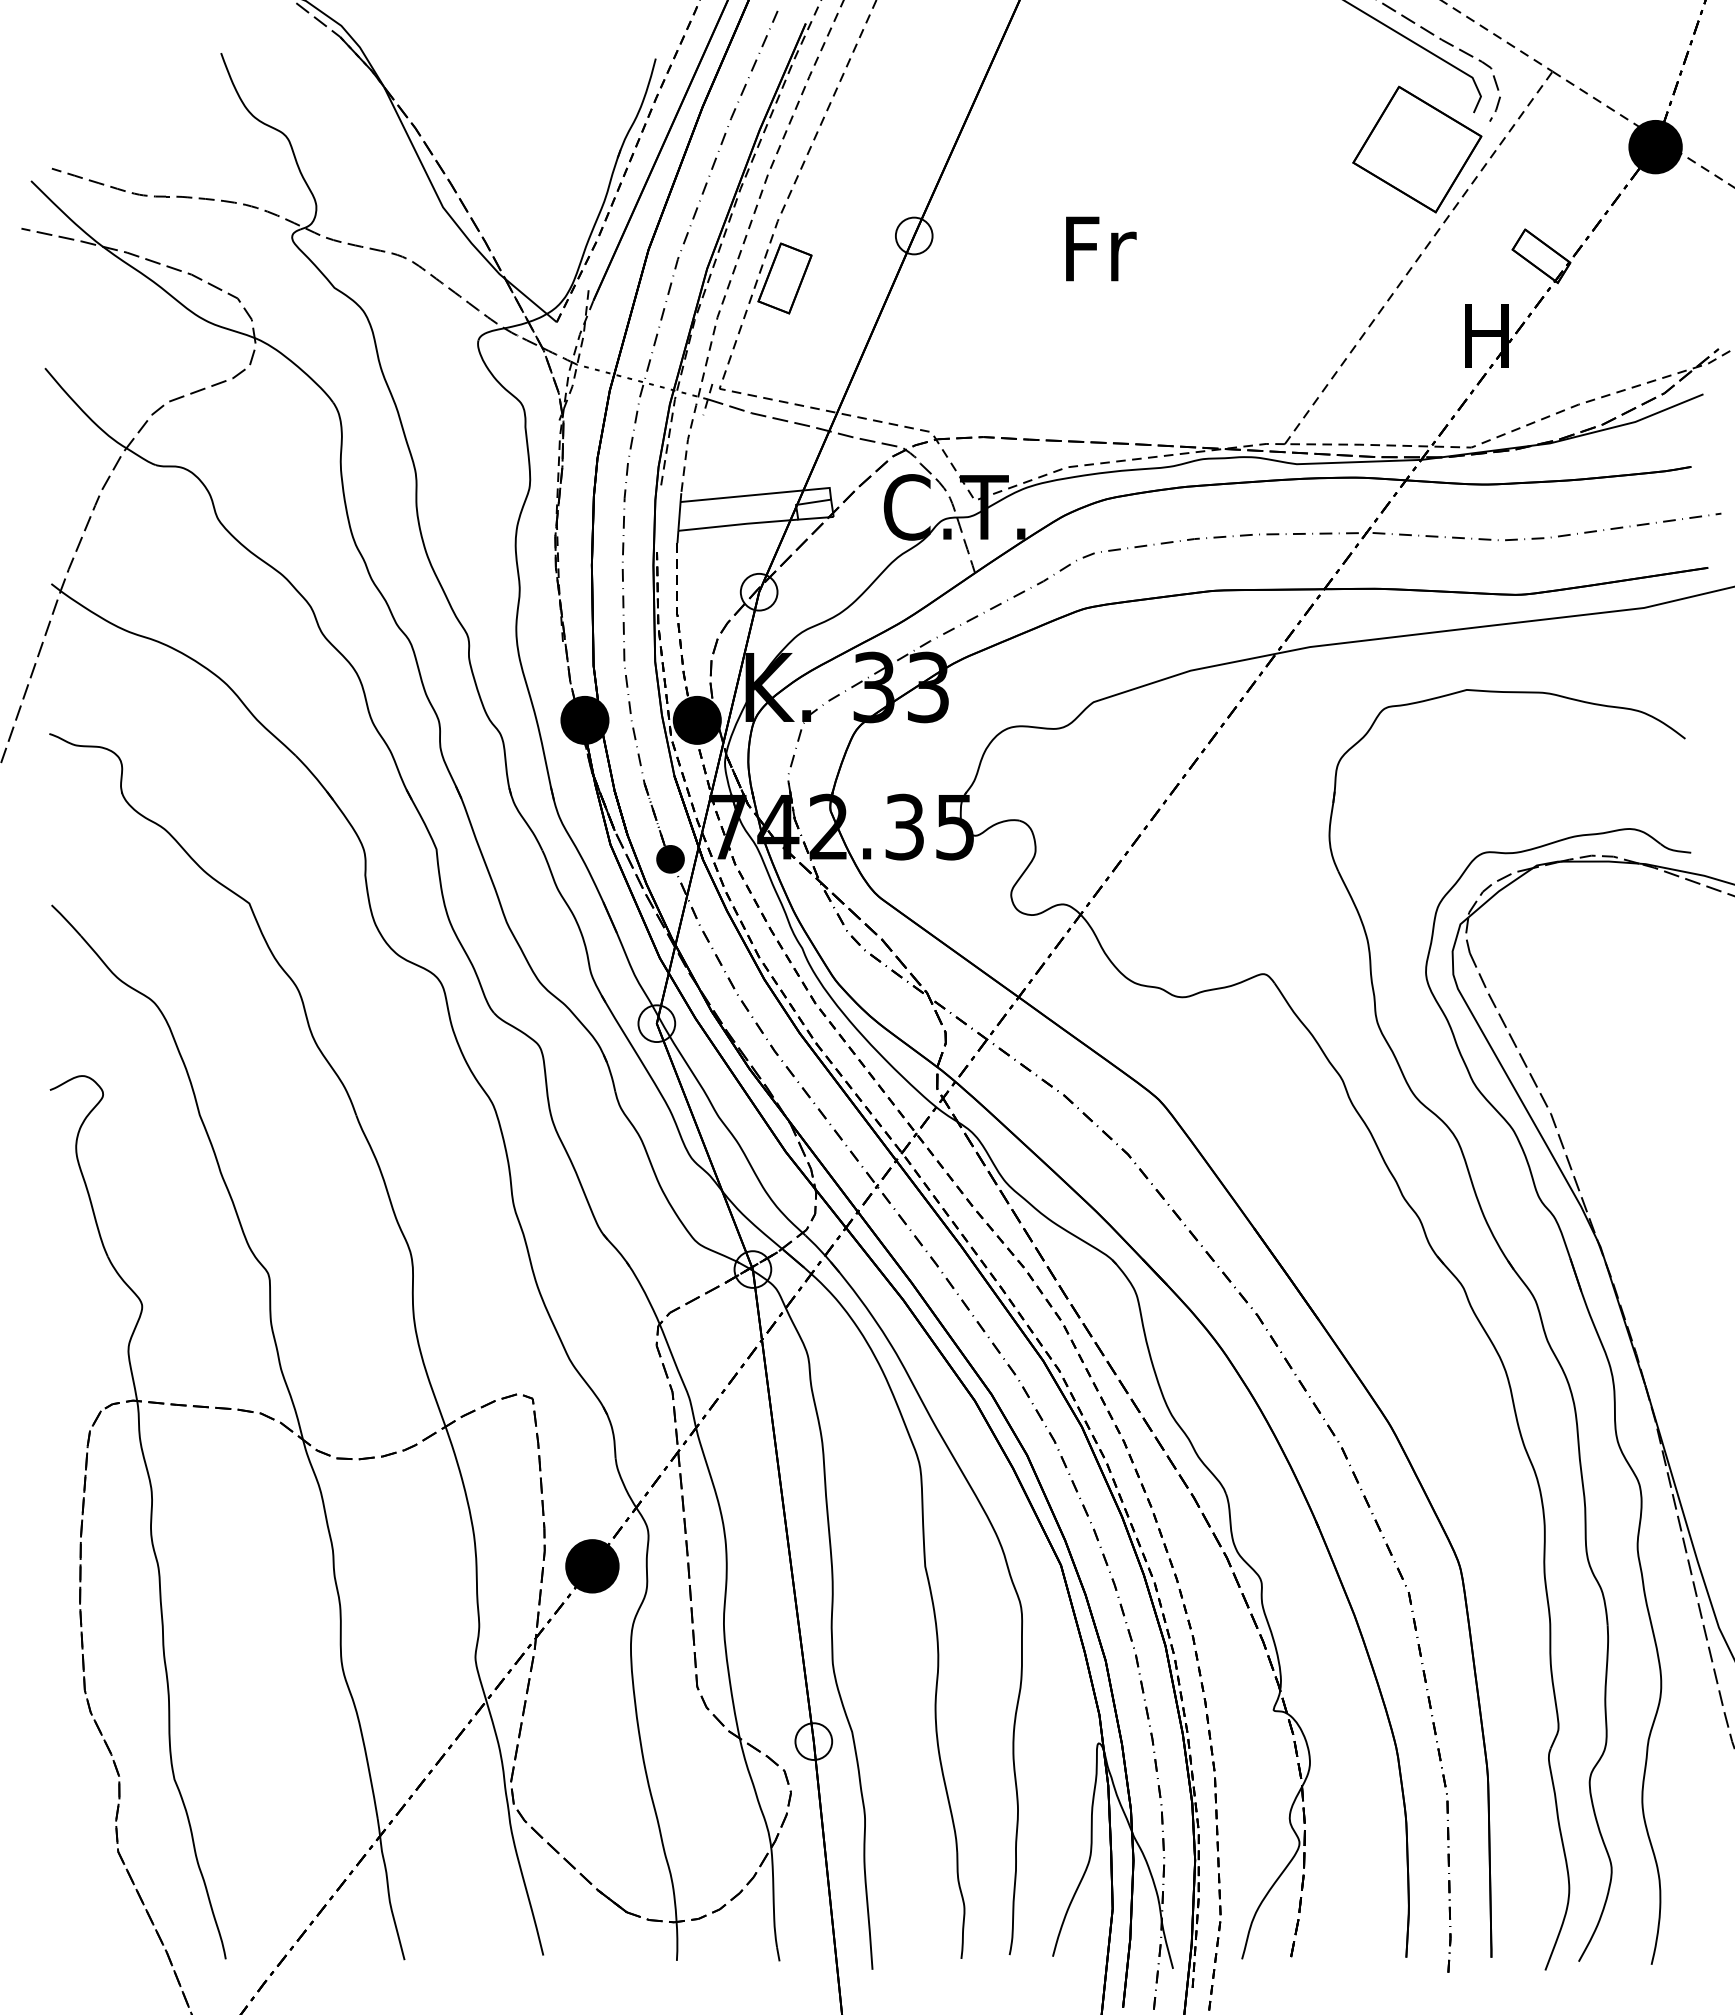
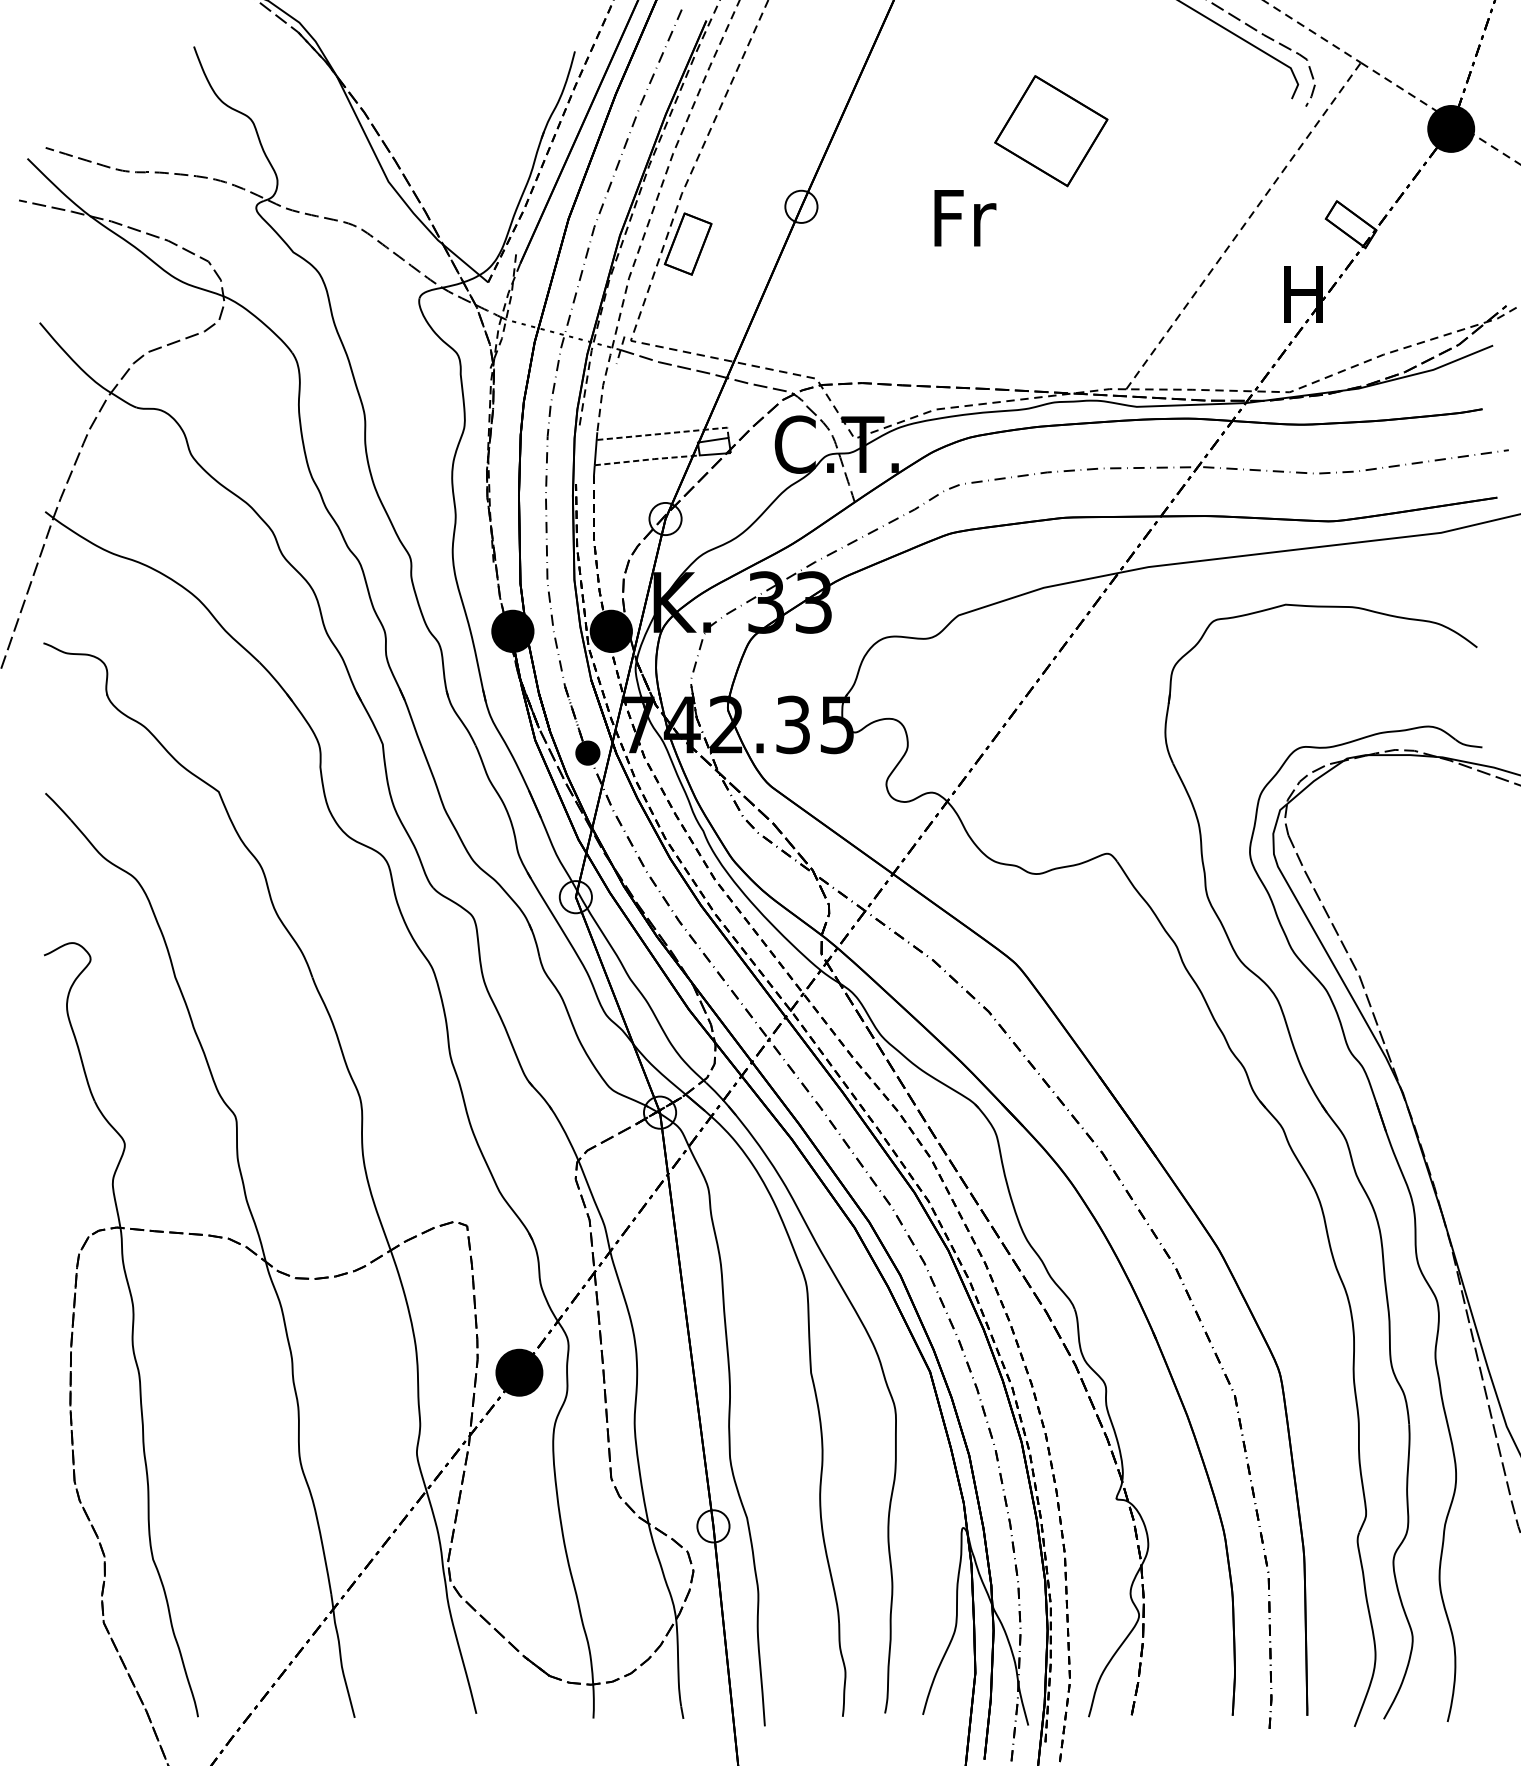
part: (1417, 149) -> (1051, 131), moved
line: (761, 494) -> (667, 433), solid -> dashed
line: (738, 524) -> (647, 459), solid -> dashed

